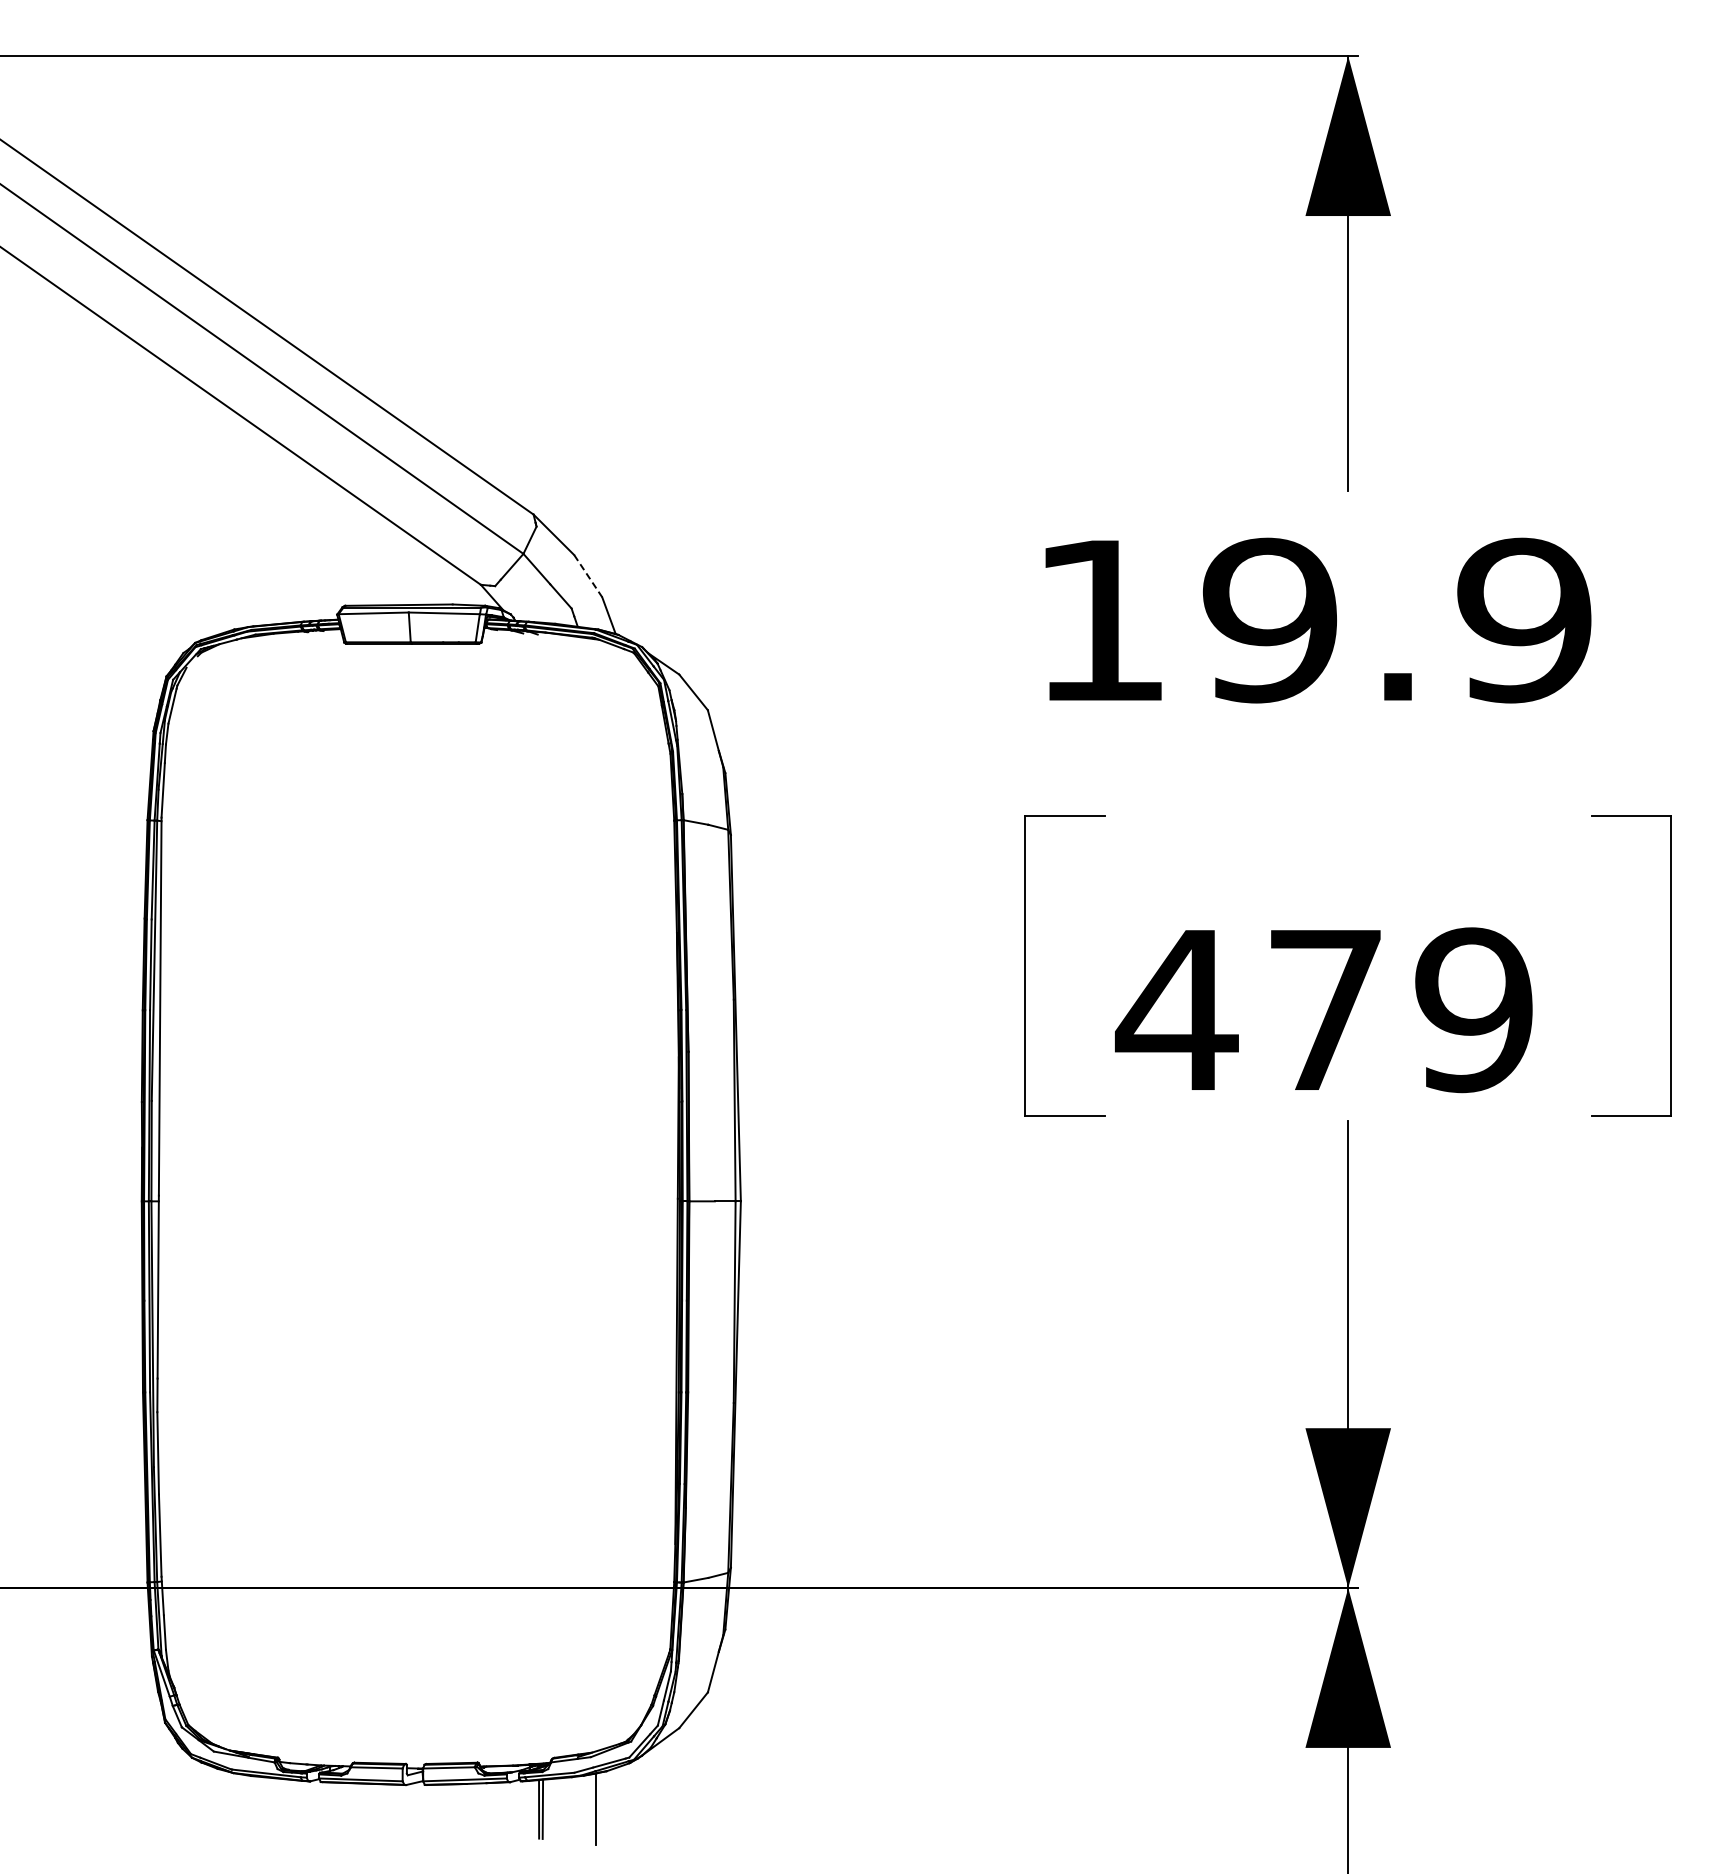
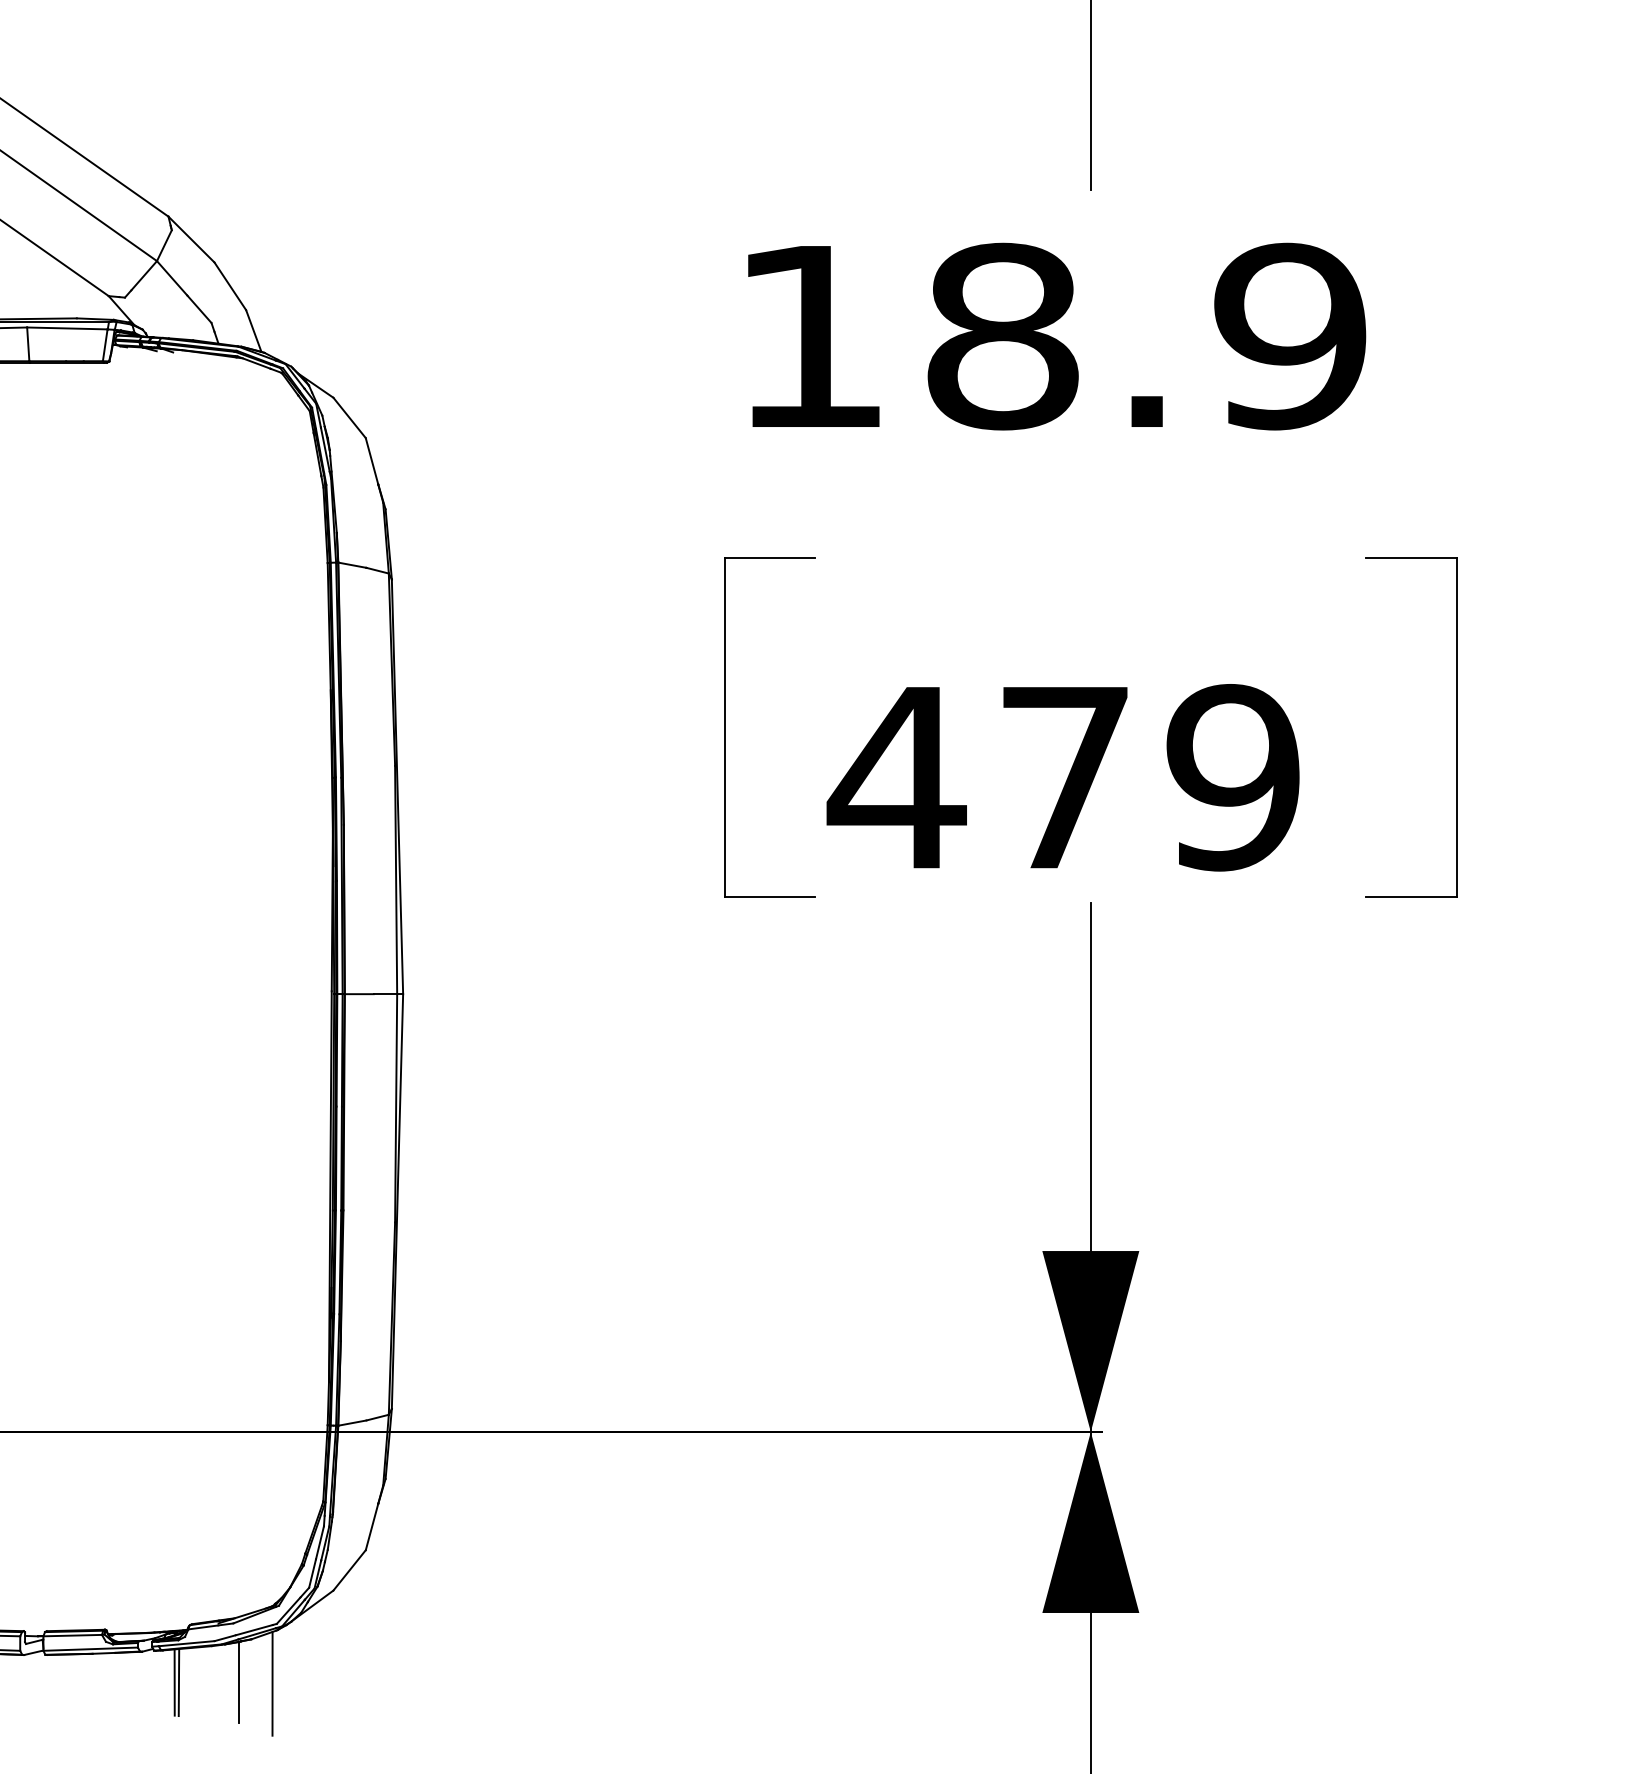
line: (588, 576) -> (230, 286), dashed -> solid
text: (1269, 620) -> (1001, 336), 19.9 -> 18.9
line: (625, 1810) -> (272, 1683), added

